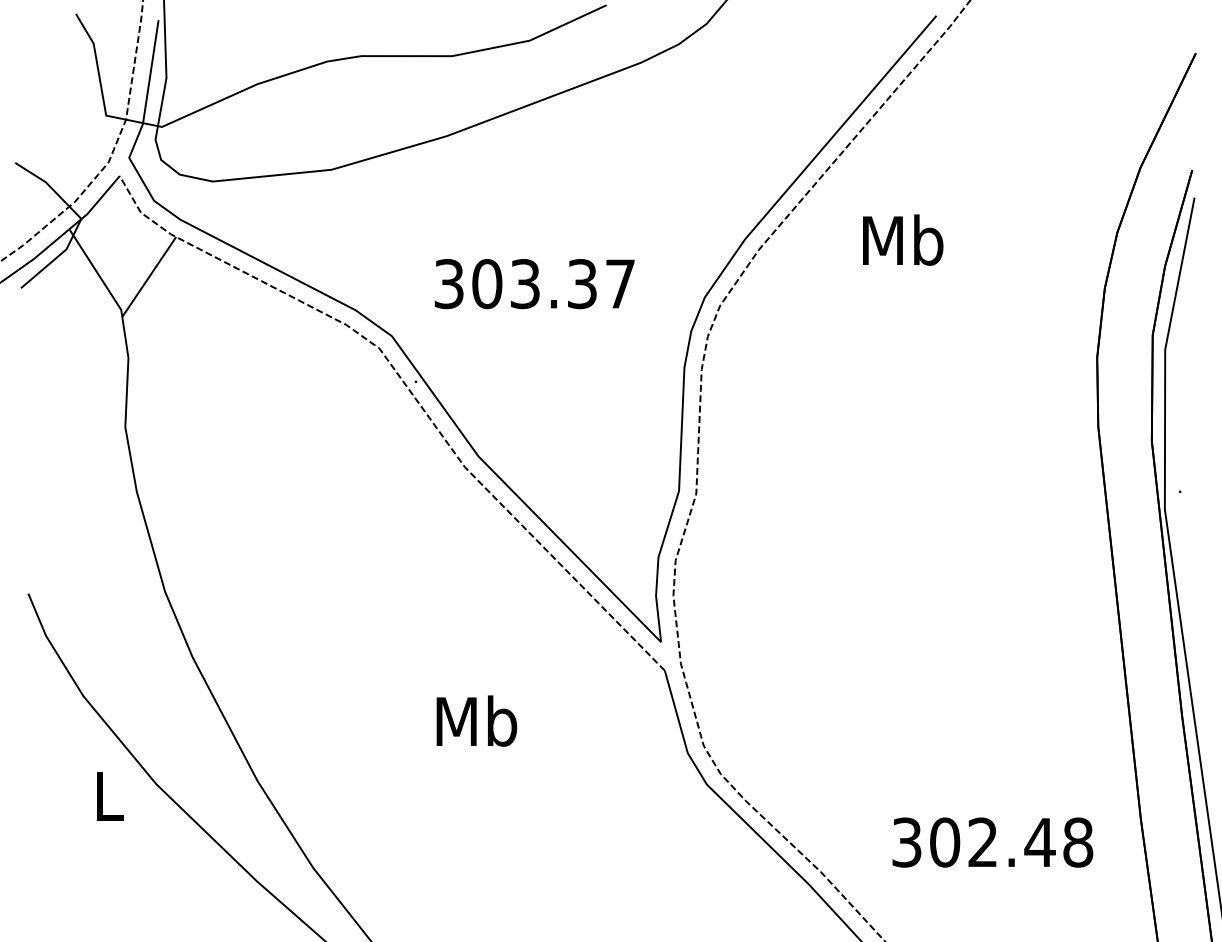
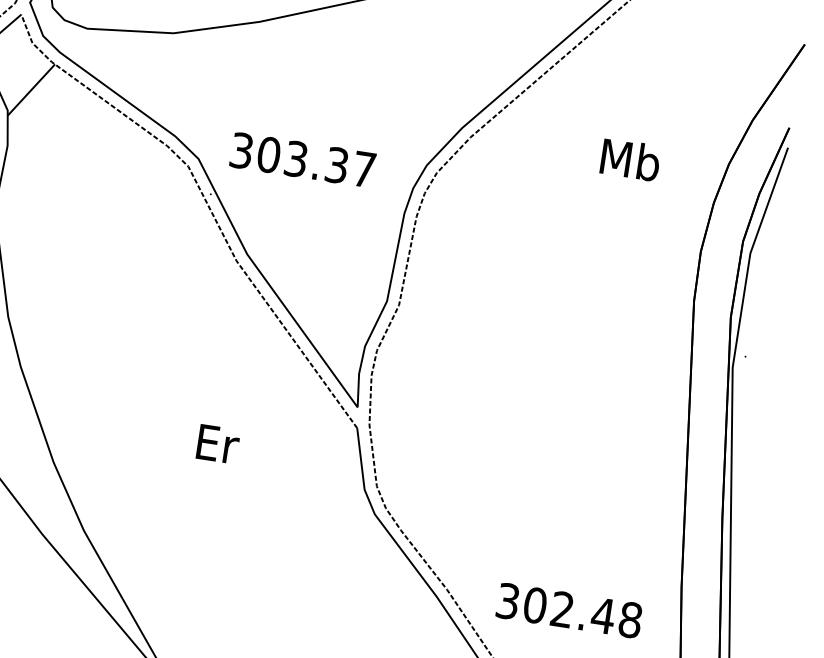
text: (903, 239) -> (630, 159), moved
text: (534, 284) -> (302, 160), moved
text: (476, 720) -> (216, 443), Mb -> Er
text: (992, 842) -> (569, 610), moved

